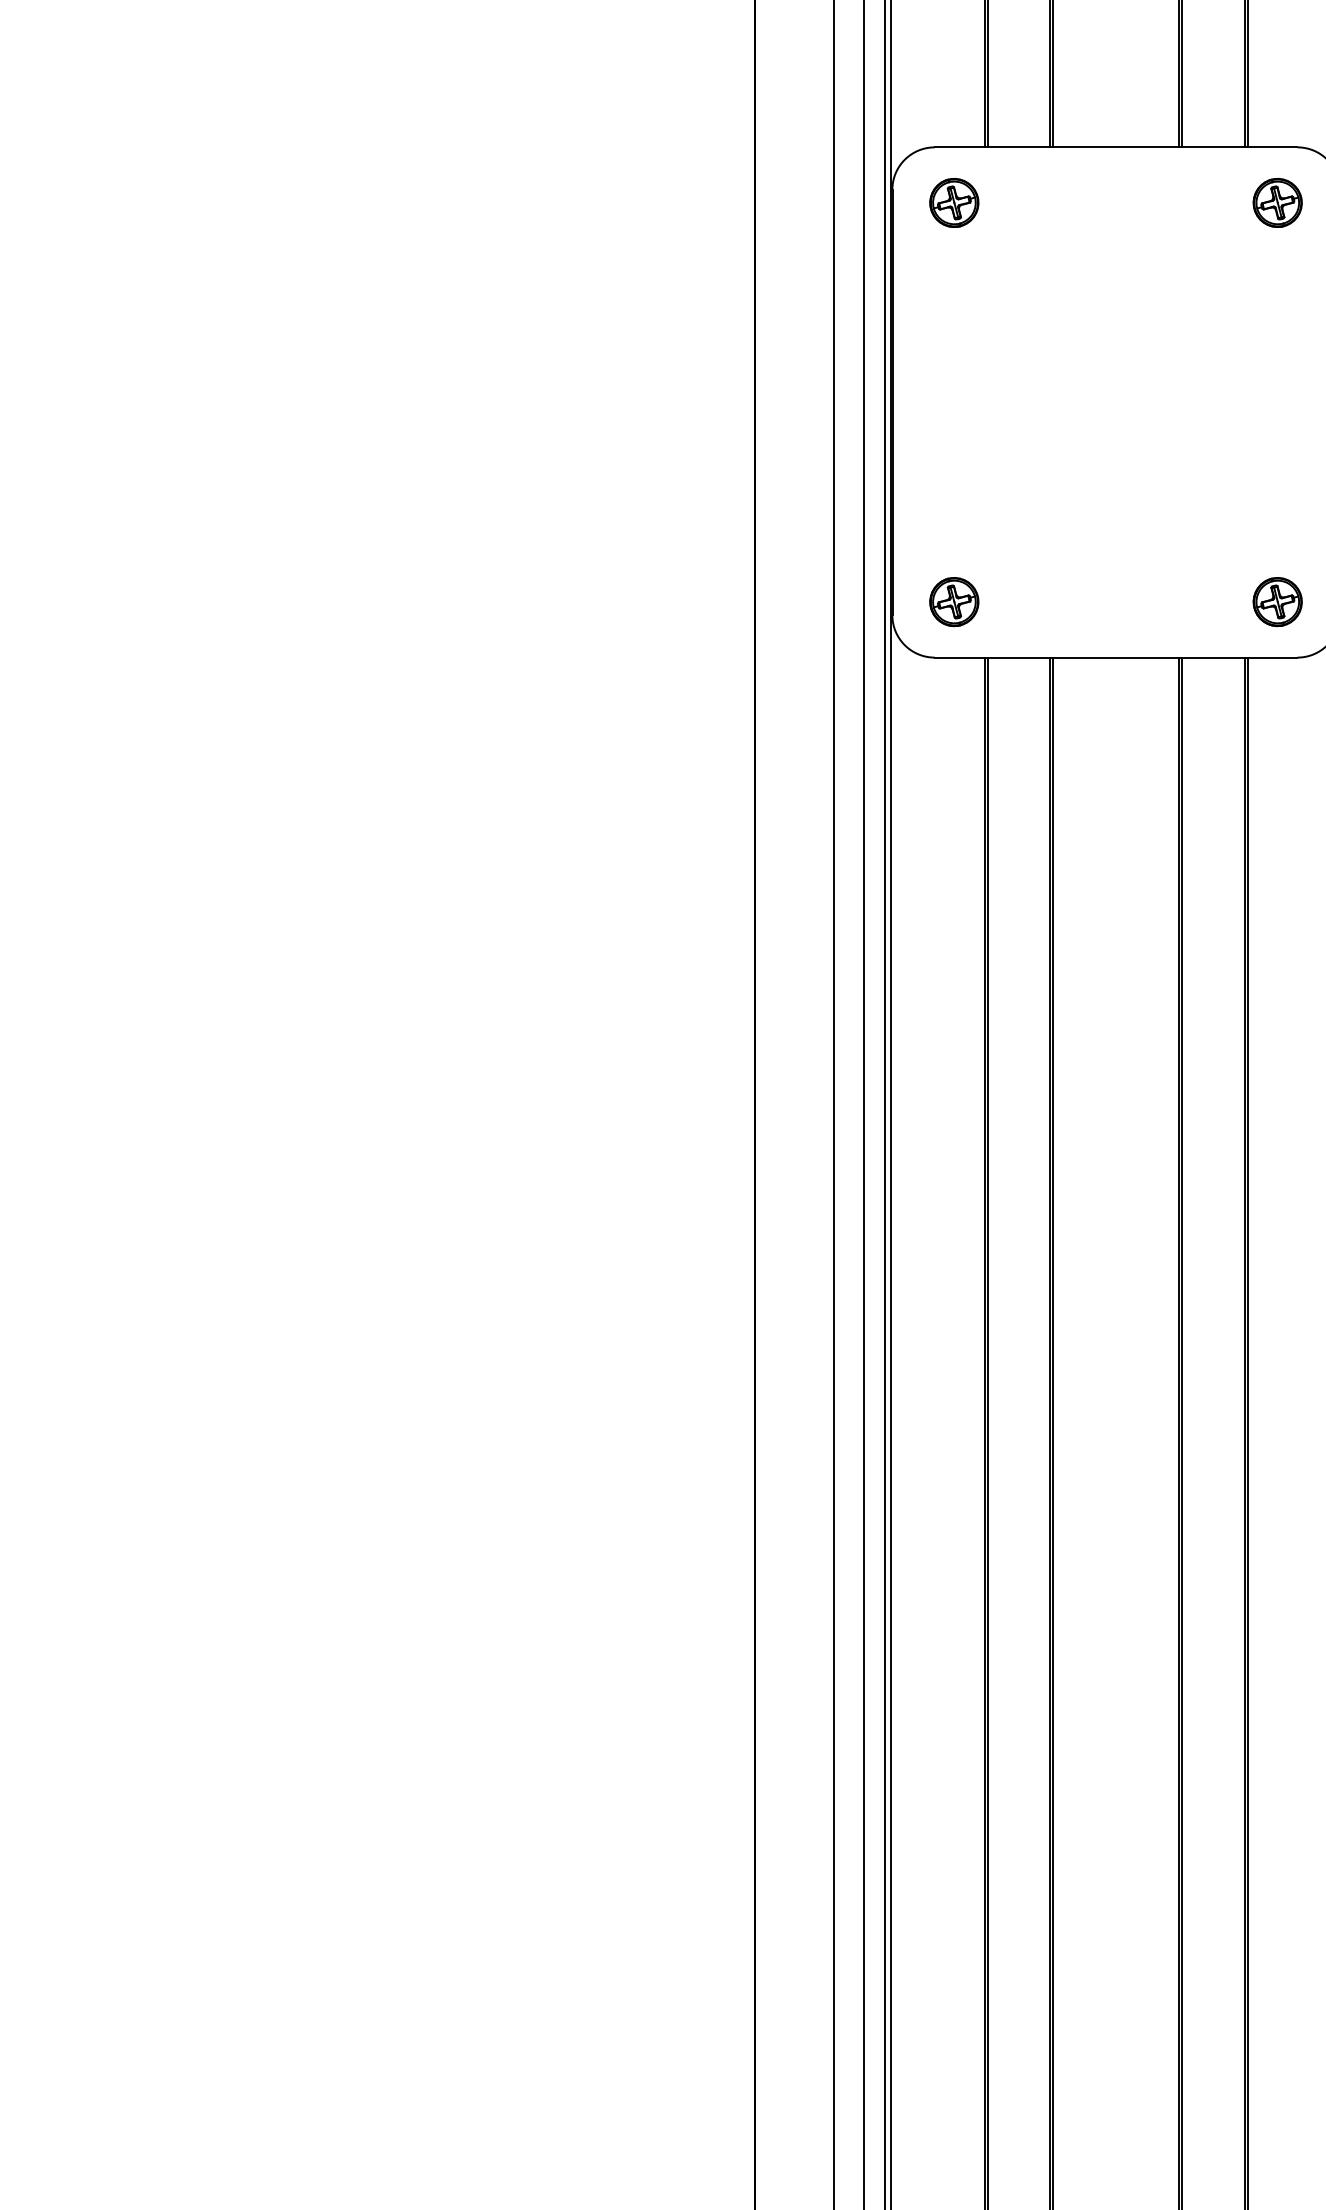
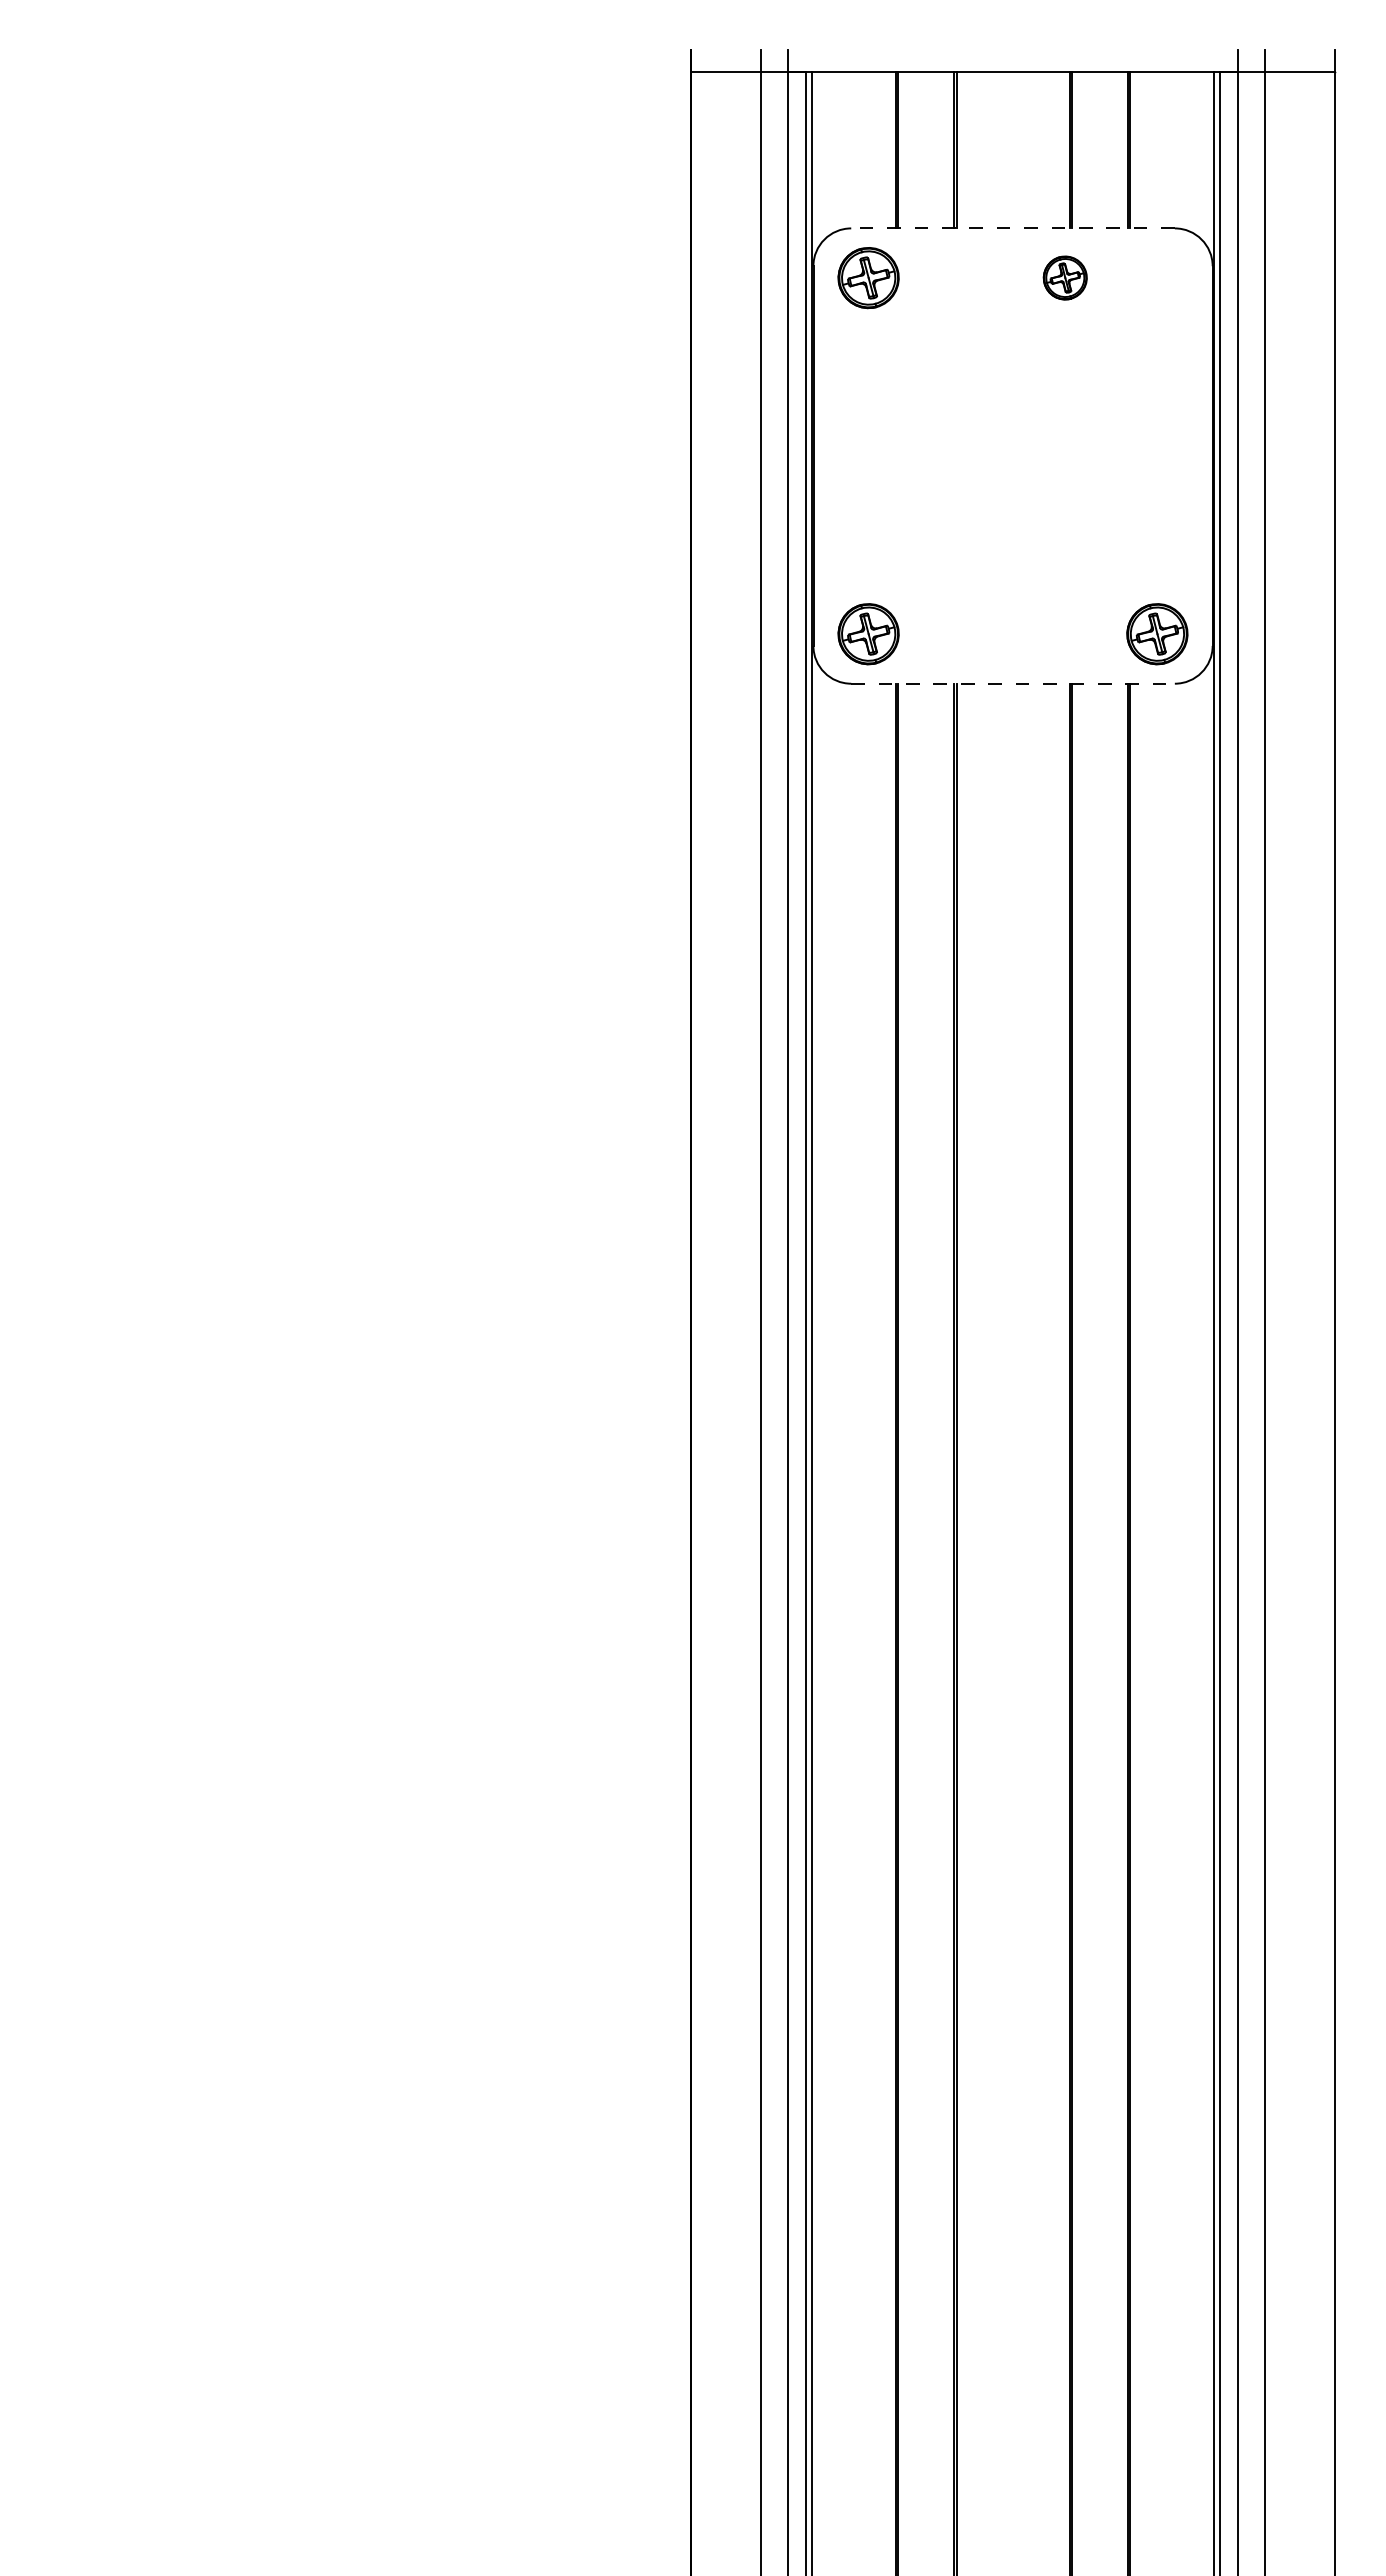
line: (1116, 147) -> (1013, 228), solid -> dashed
part: (954, 202) -> (868, 277), size x1.4
part: (1276, 202) -> (1064, 277), moved
part: (954, 601) -> (868, 633), size x1.4
part: (1276, 601) -> (1156, 633), size x1.4
line: (1116, 657) -> (1013, 683), solid -> dashed

